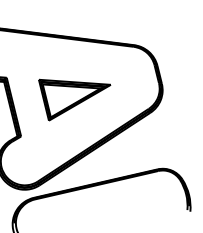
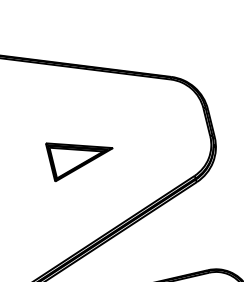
part: (74, 99) -> (78, 161), size x0.6

